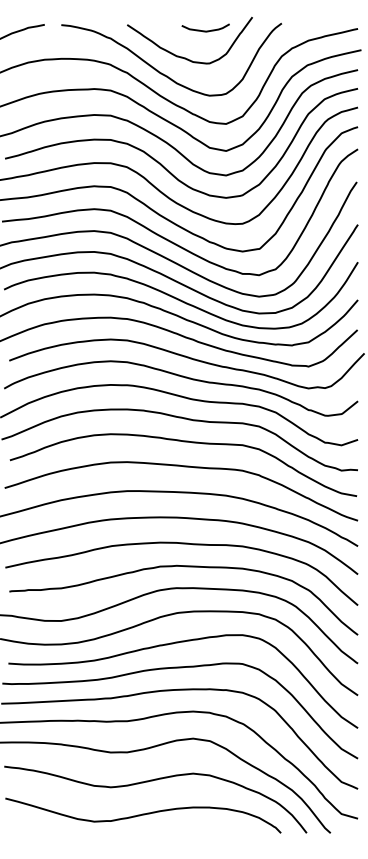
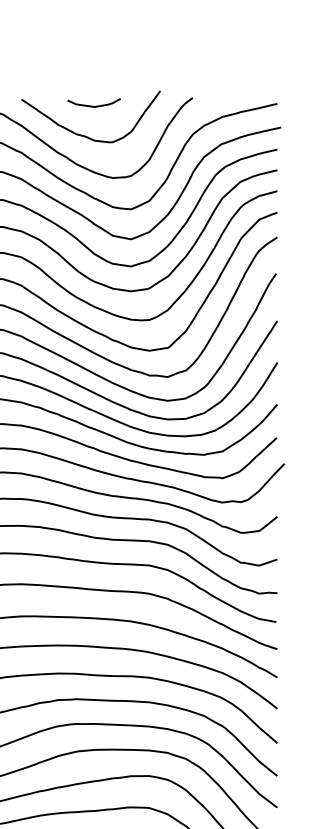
curve: (205, 30) -> (93, 105), moved

